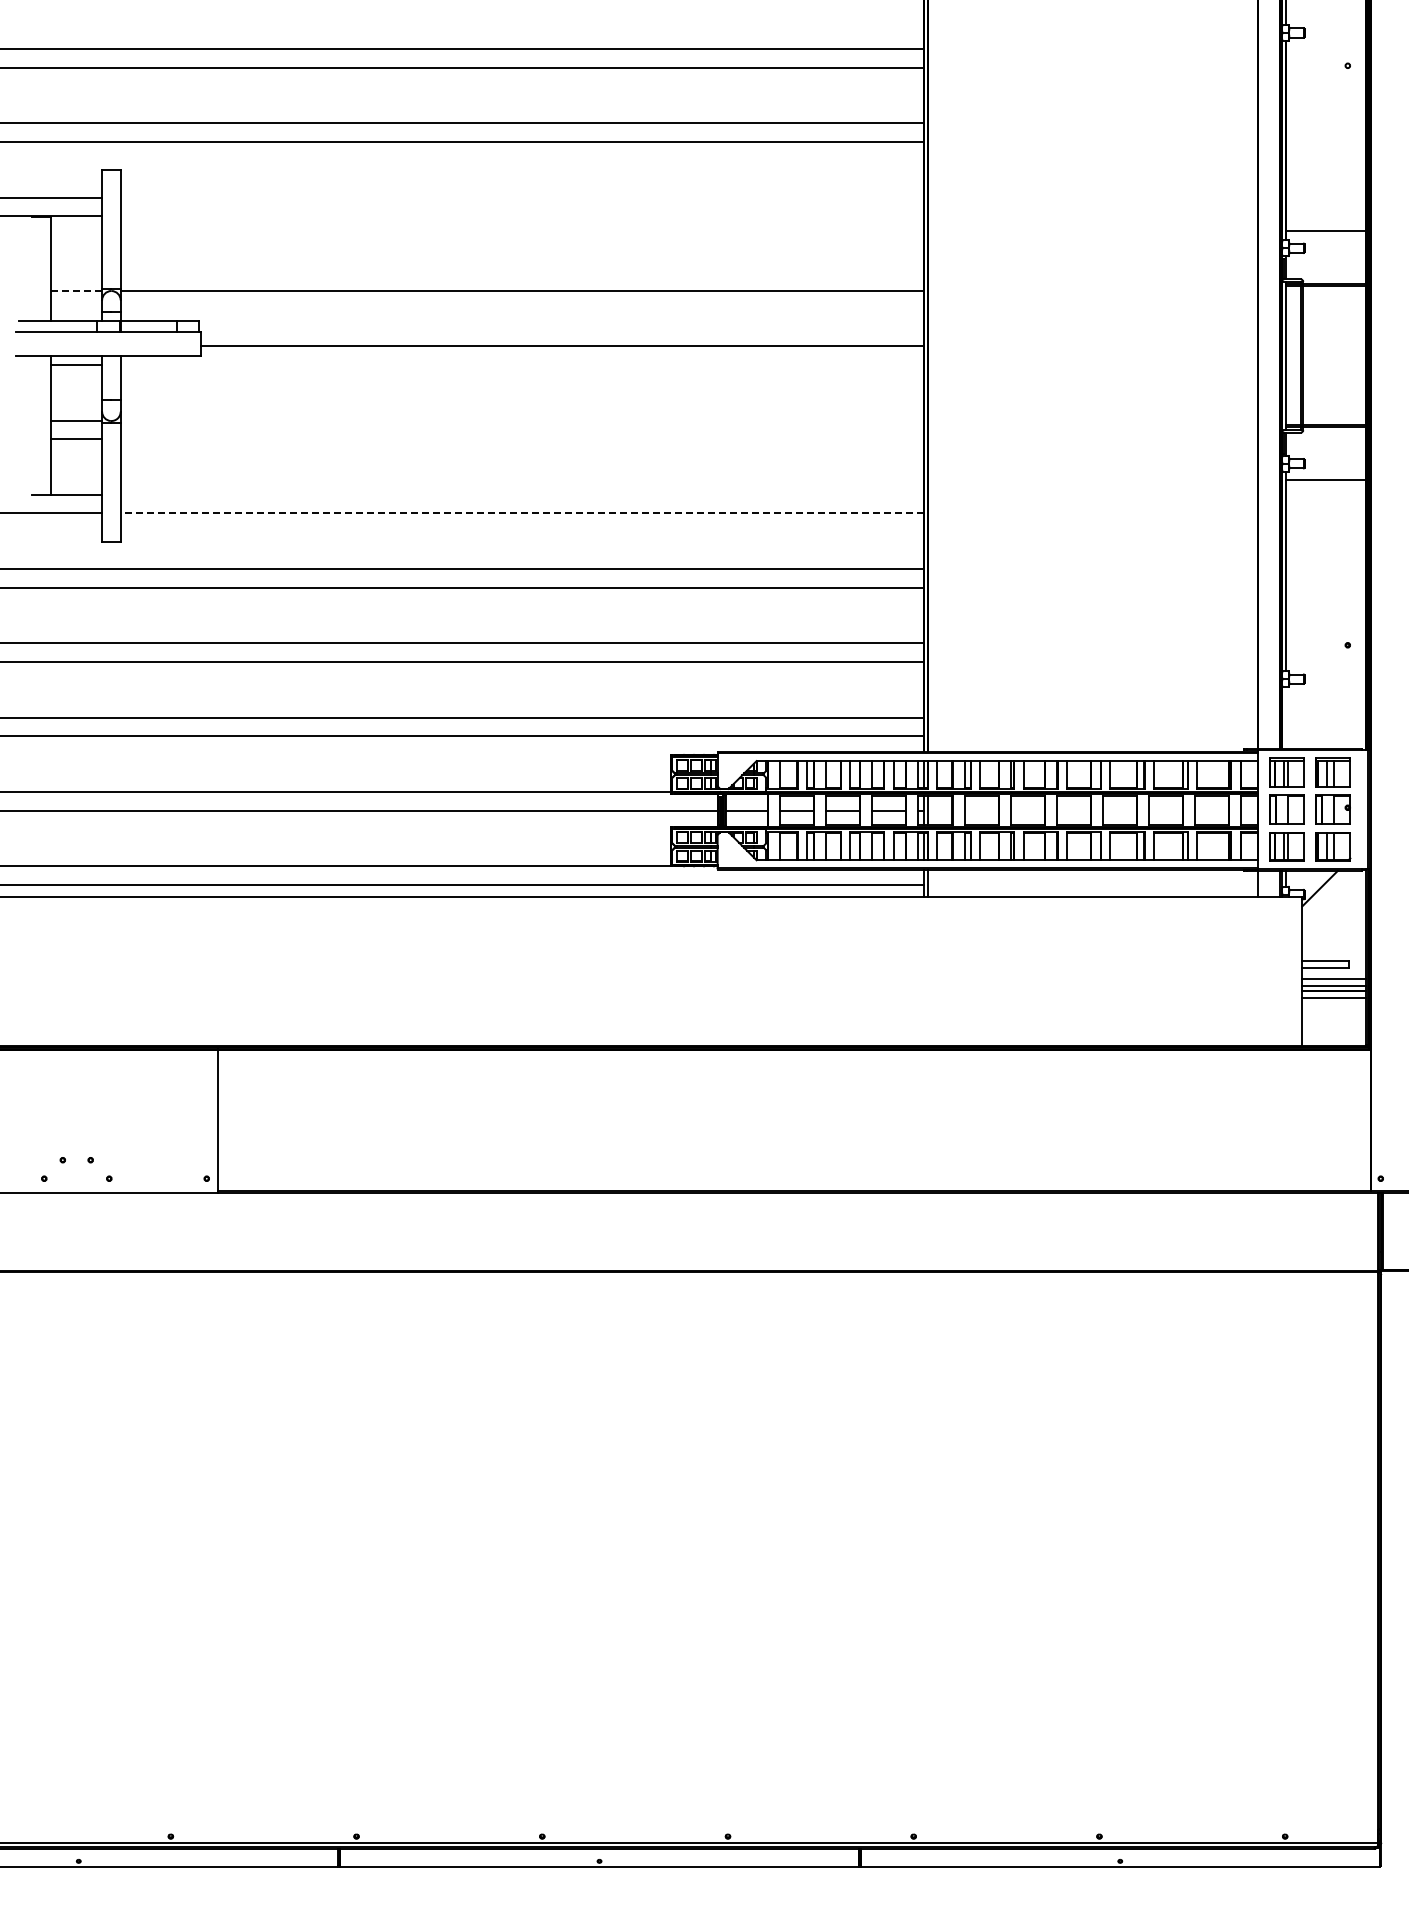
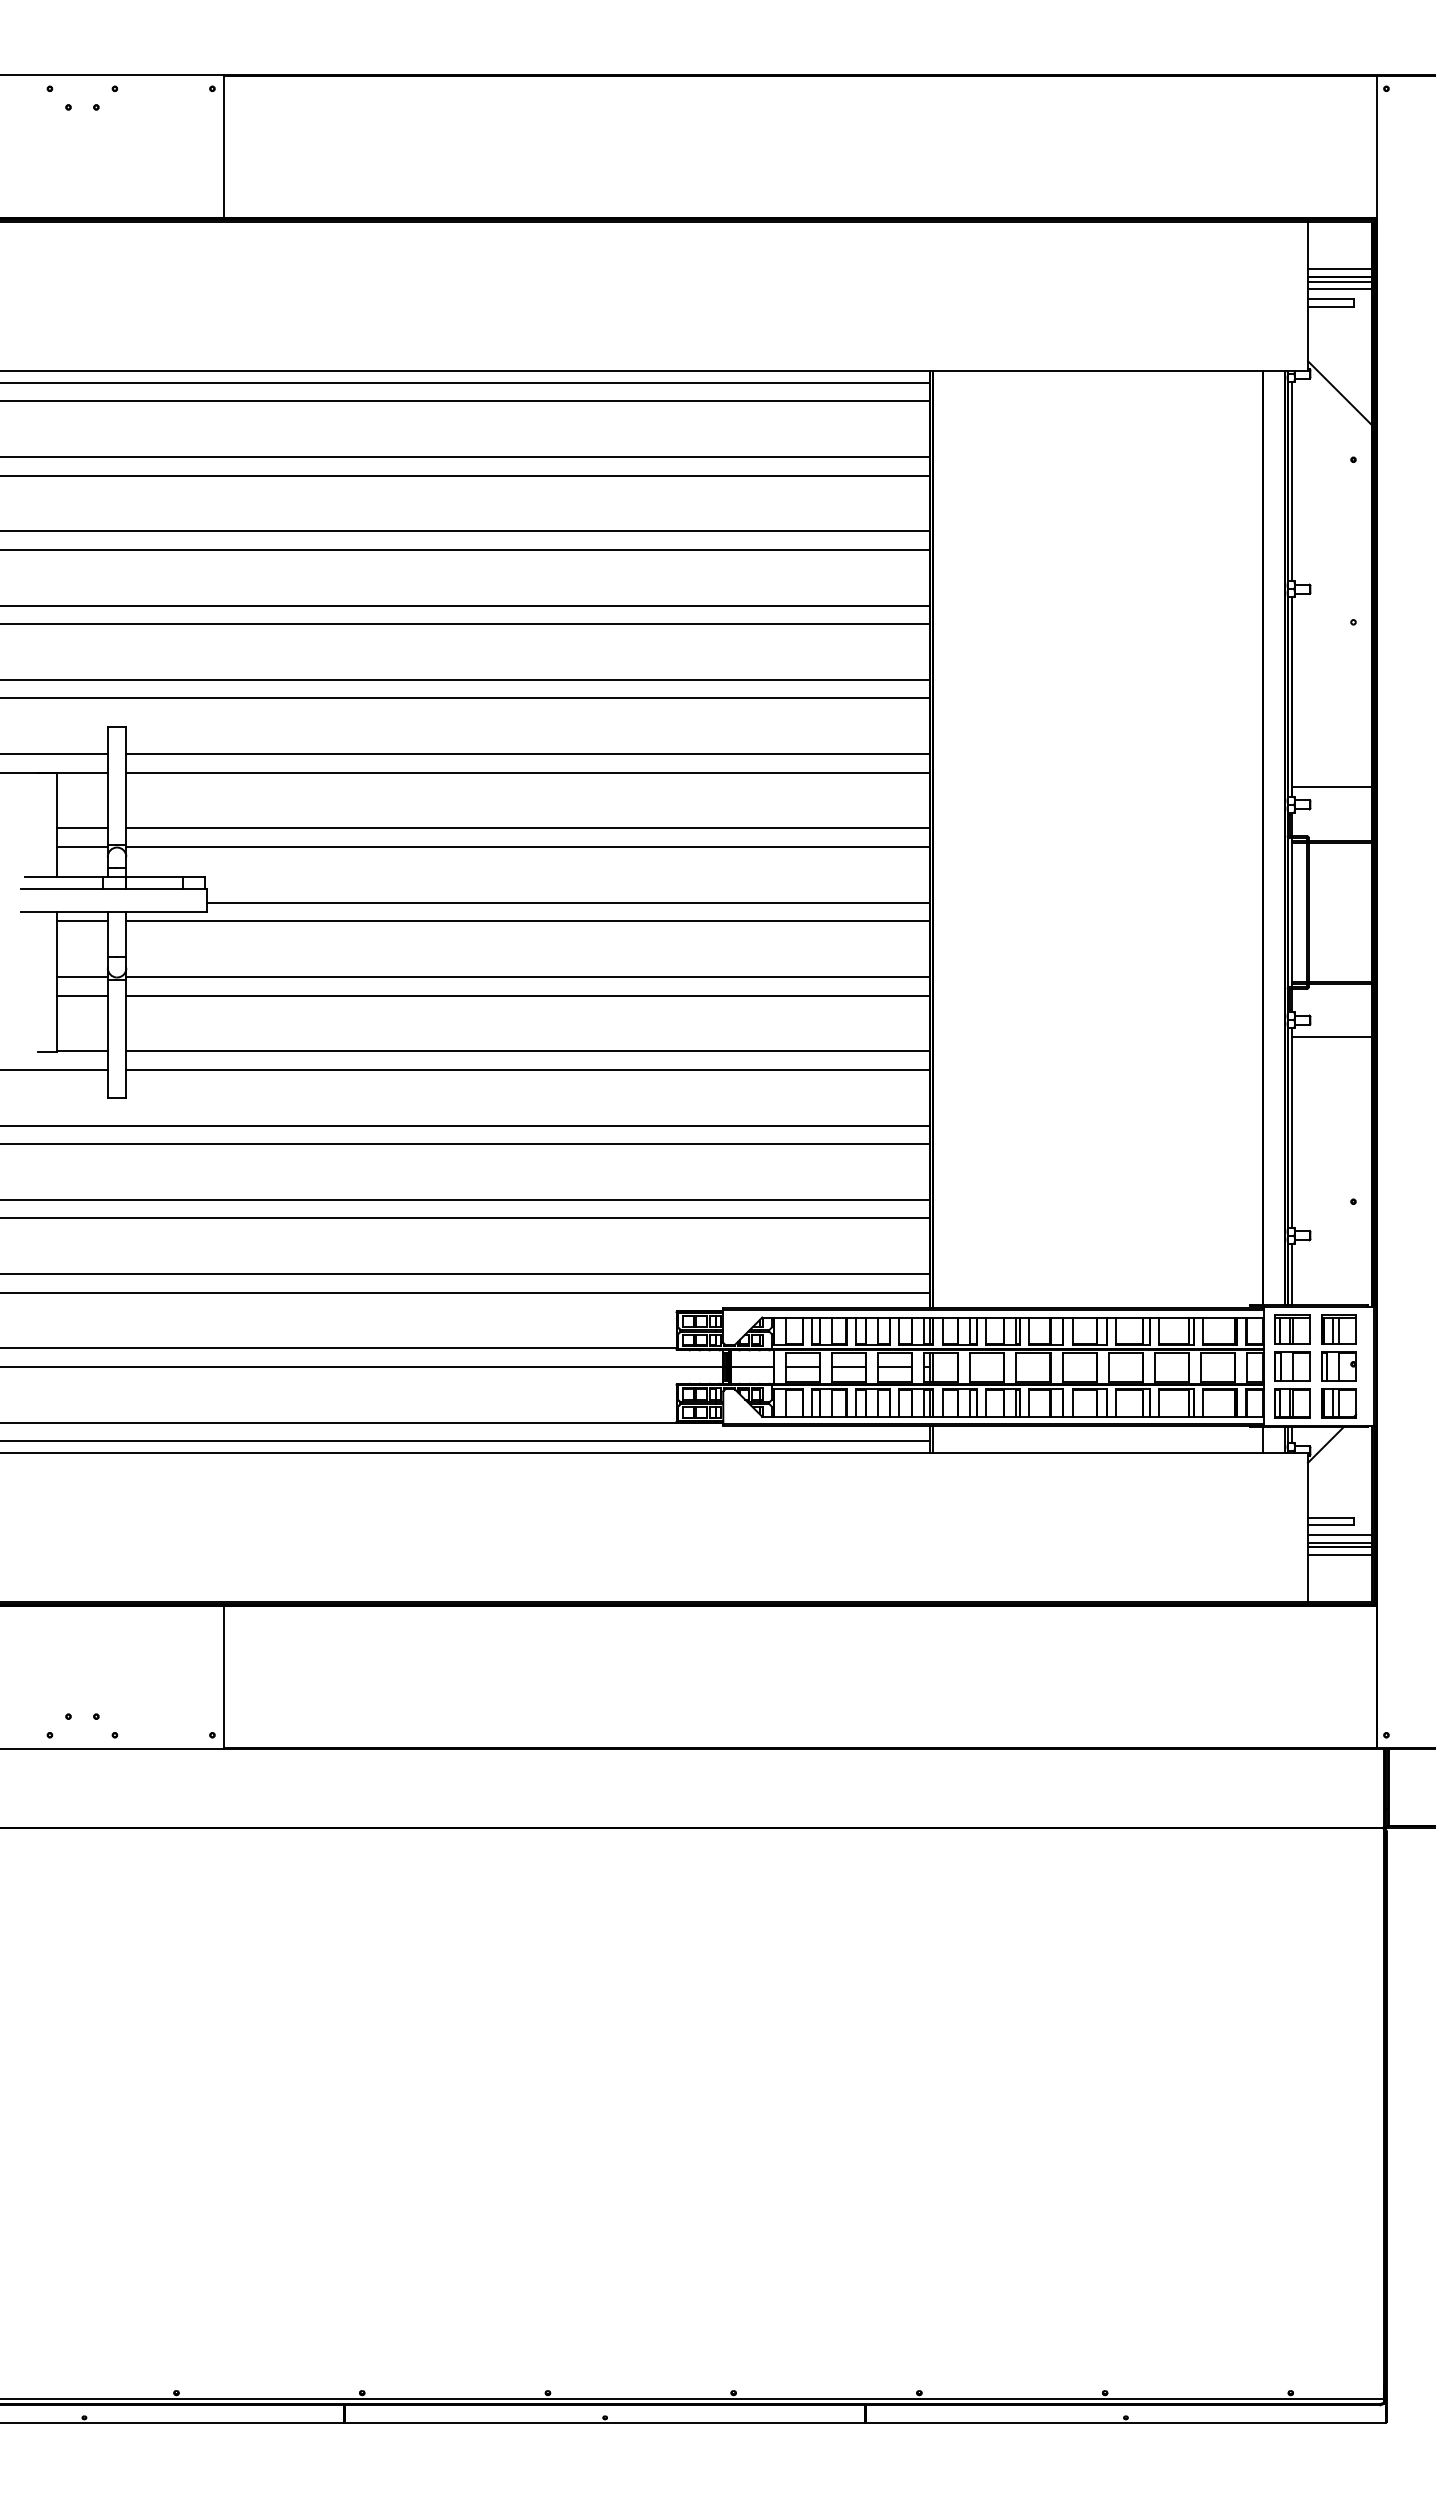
line: (521, 198) -> (527, 754), added
line: (521, 216) -> (527, 772), added
line: (75, 272) -> (81, 828), added
line: (521, 272) -> (527, 828), added
line: (76, 291) -> (82, 847), dashed -> solid
line: (521, 365) -> (527, 921), added
line: (521, 421) -> (527, 977), added
line: (521, 439) -> (527, 995), added
line: (521, 495) -> (527, 1051), added
line: (521, 513) -> (527, 1069), dashed -> solid
line: (1285, 718) -> (1291, 1274), added

